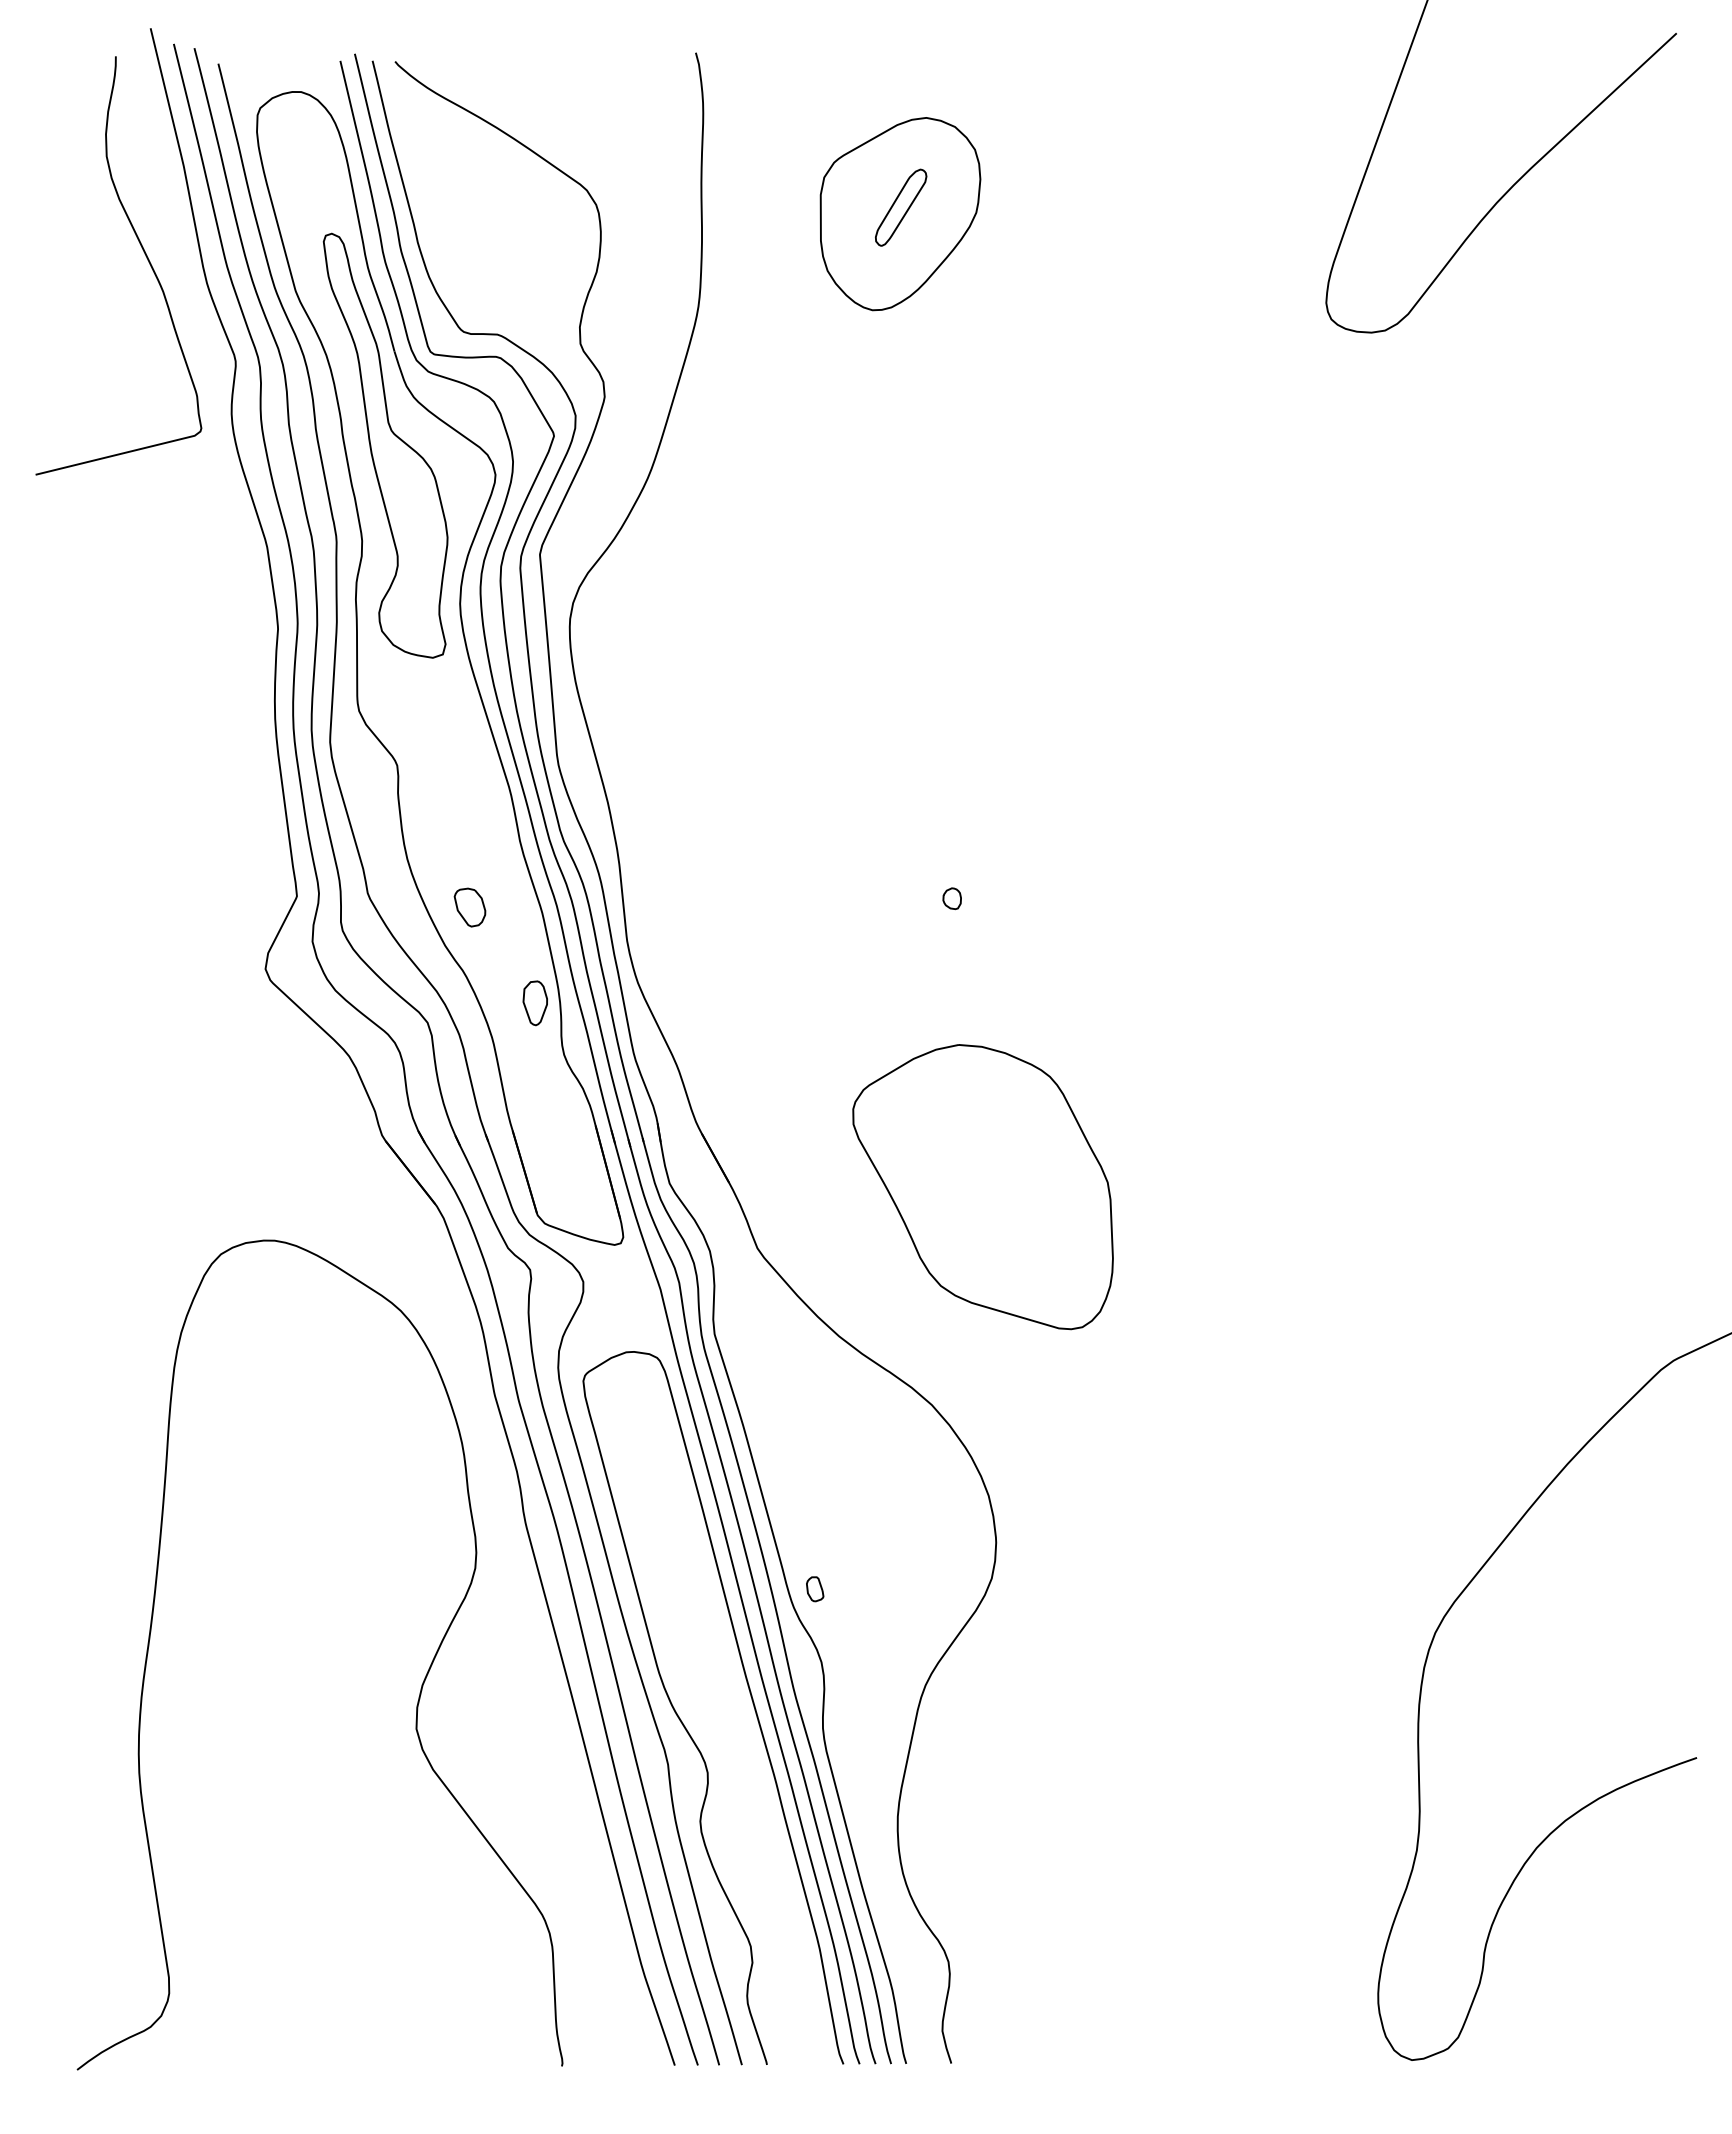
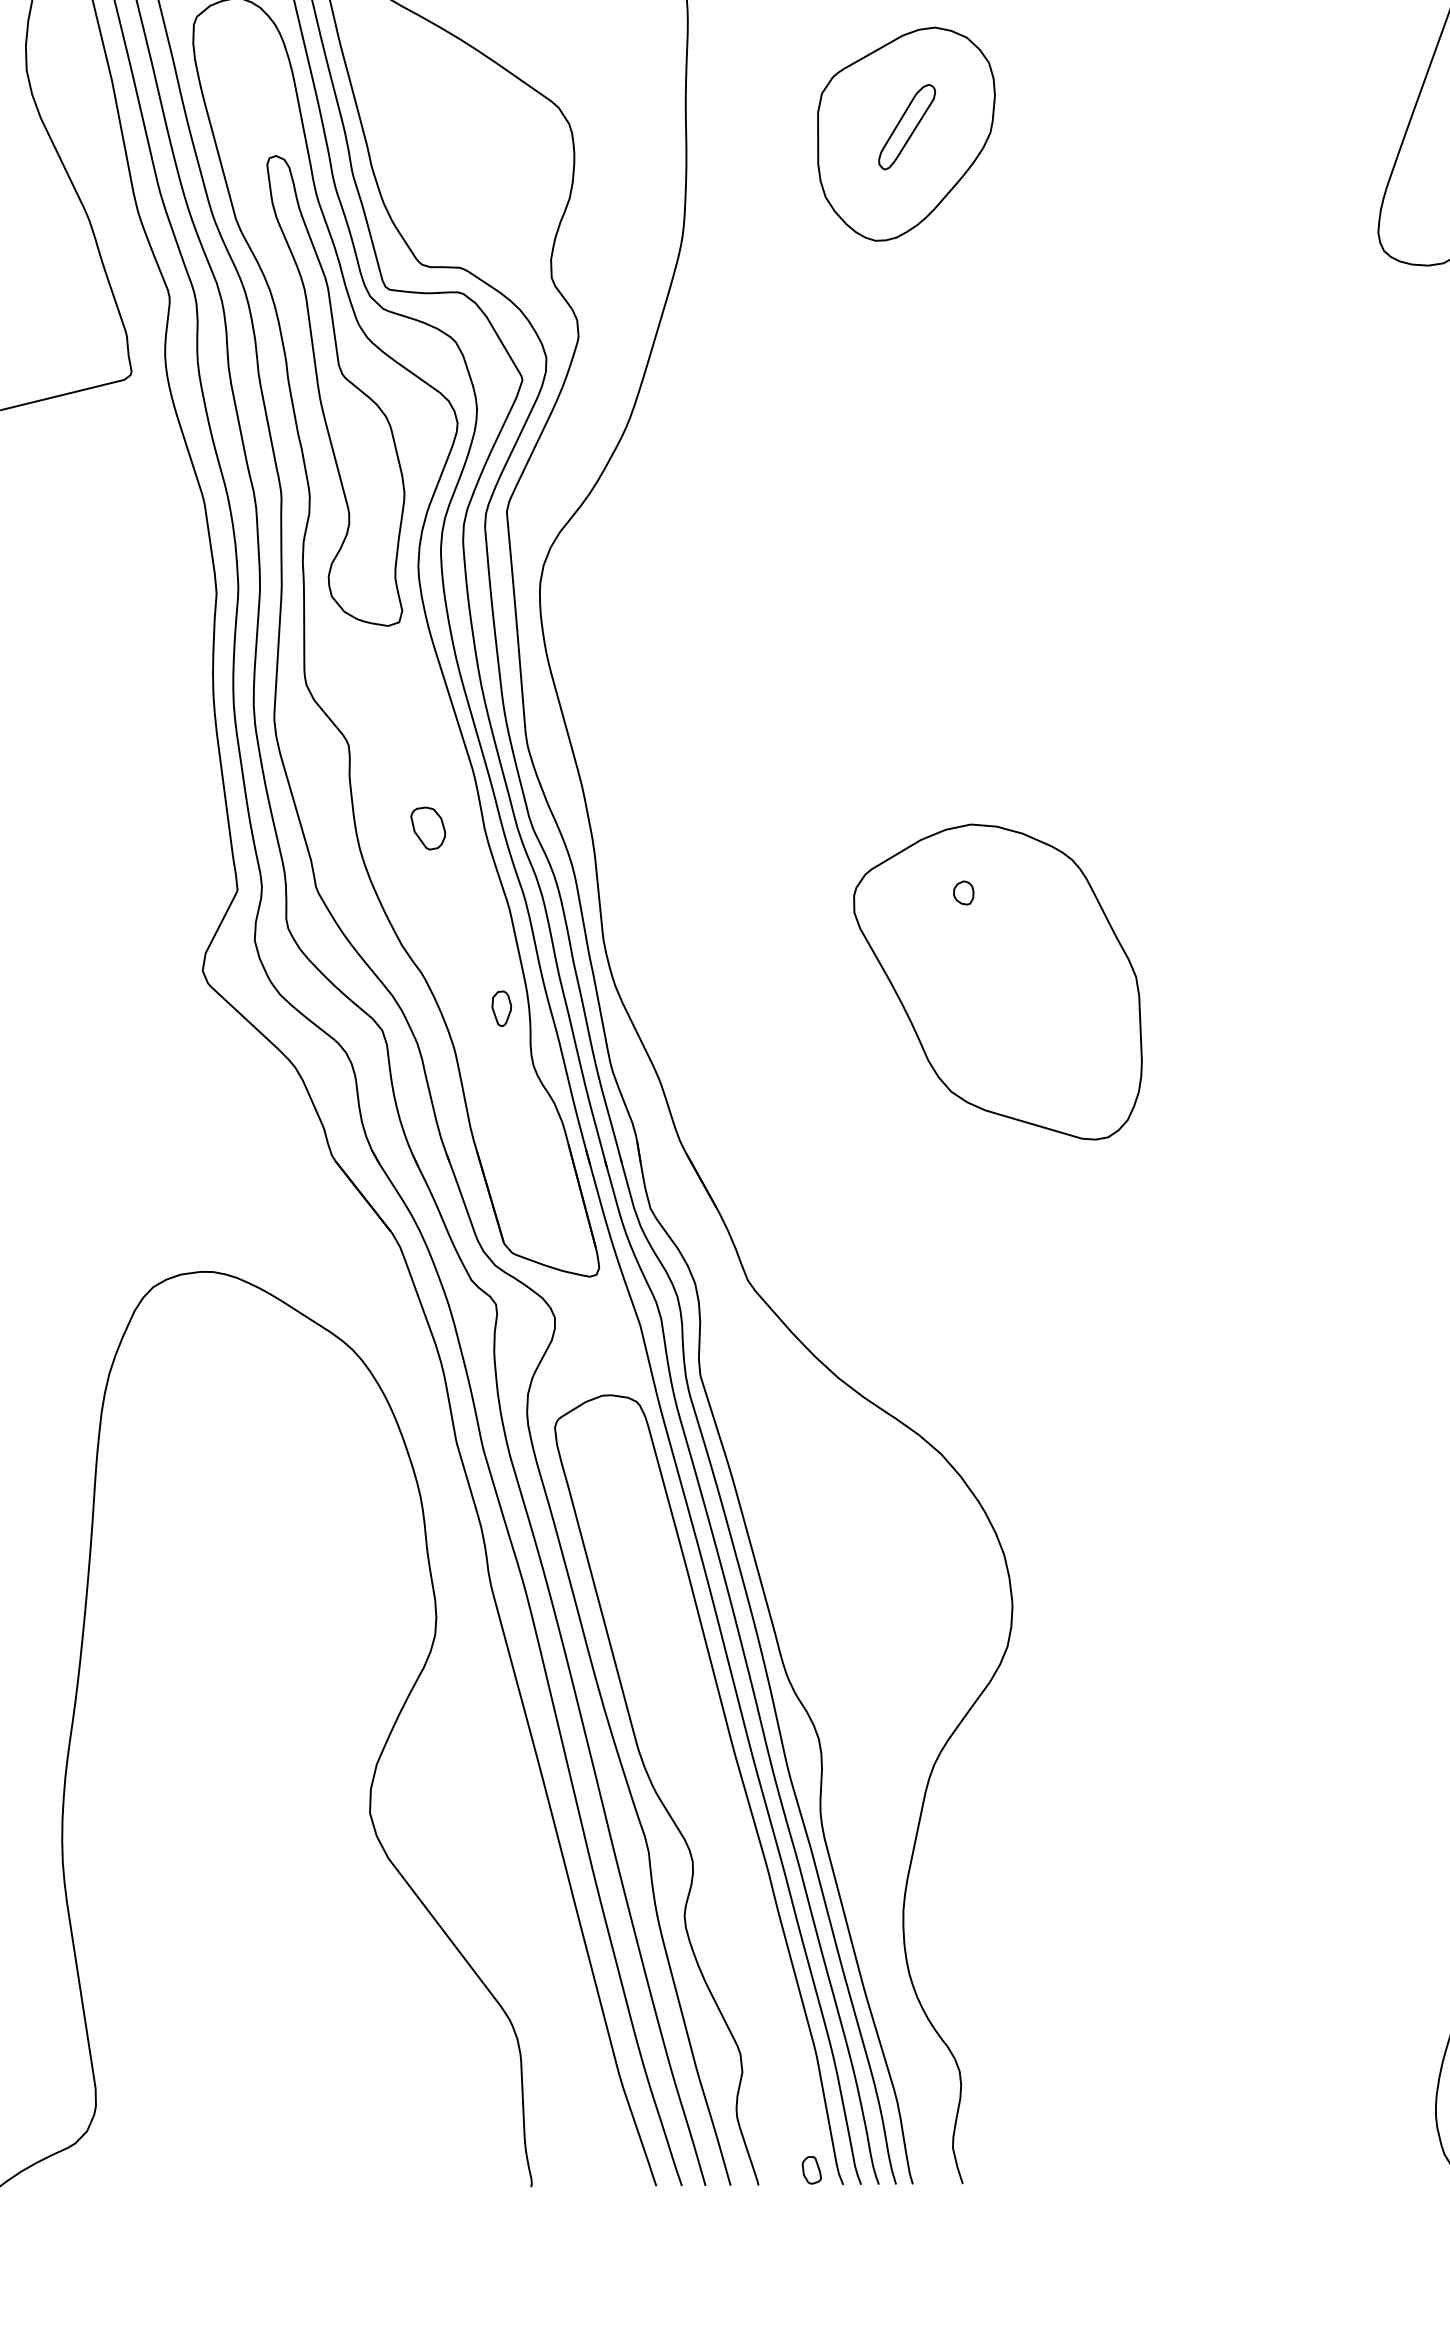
part: (469, 907) -> (427, 828), moved
part: (535, 1002) -> (501, 1008), size x0.71
part: (982, 1187) -> (997, 982), moved
part: (815, 1589) -> (812, 2170), moved

